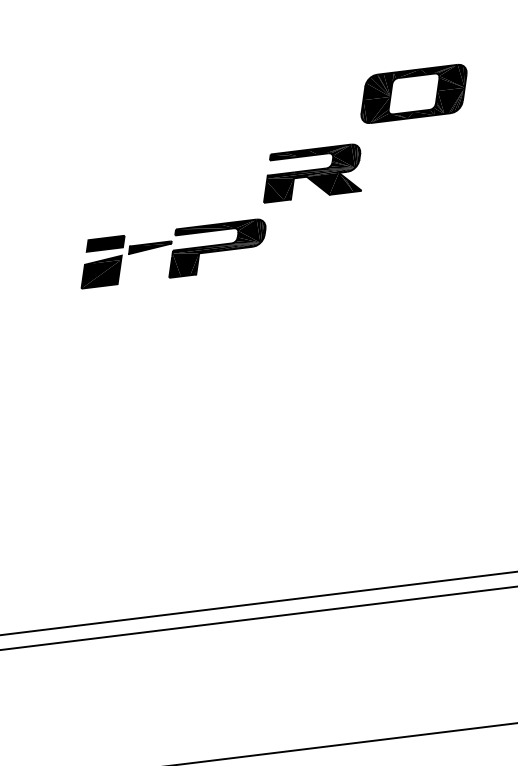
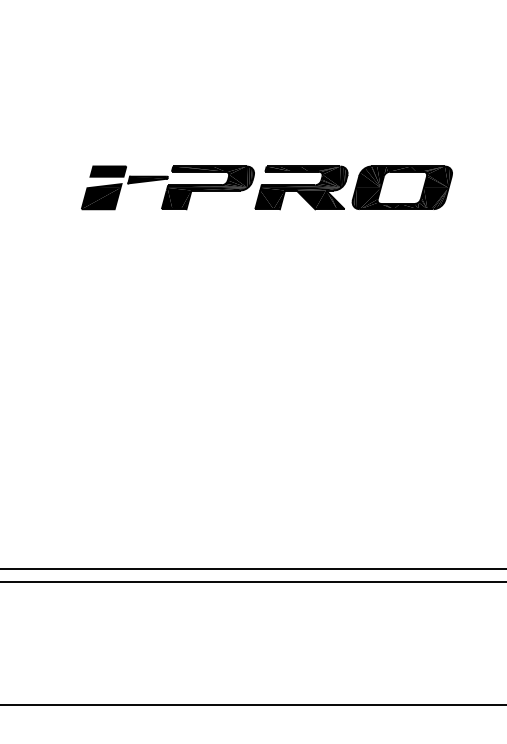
part: (413, 93) -> (401, 187), moved
part: (172, 253) -> (167, 187), moved

